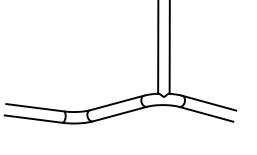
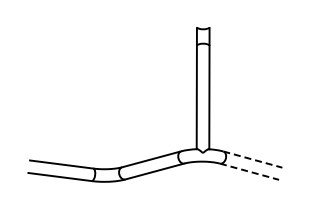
line: (209, 103) -> (252, 159), solid -> dashed
line: (206, 114) -> (249, 171), solid -> dashed

